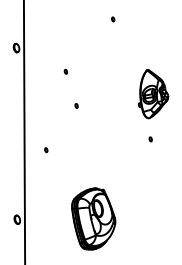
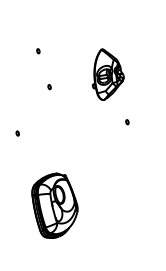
part: (153, 94) -> (108, 75), moved
part: (93, 218) -> (54, 205), moved

